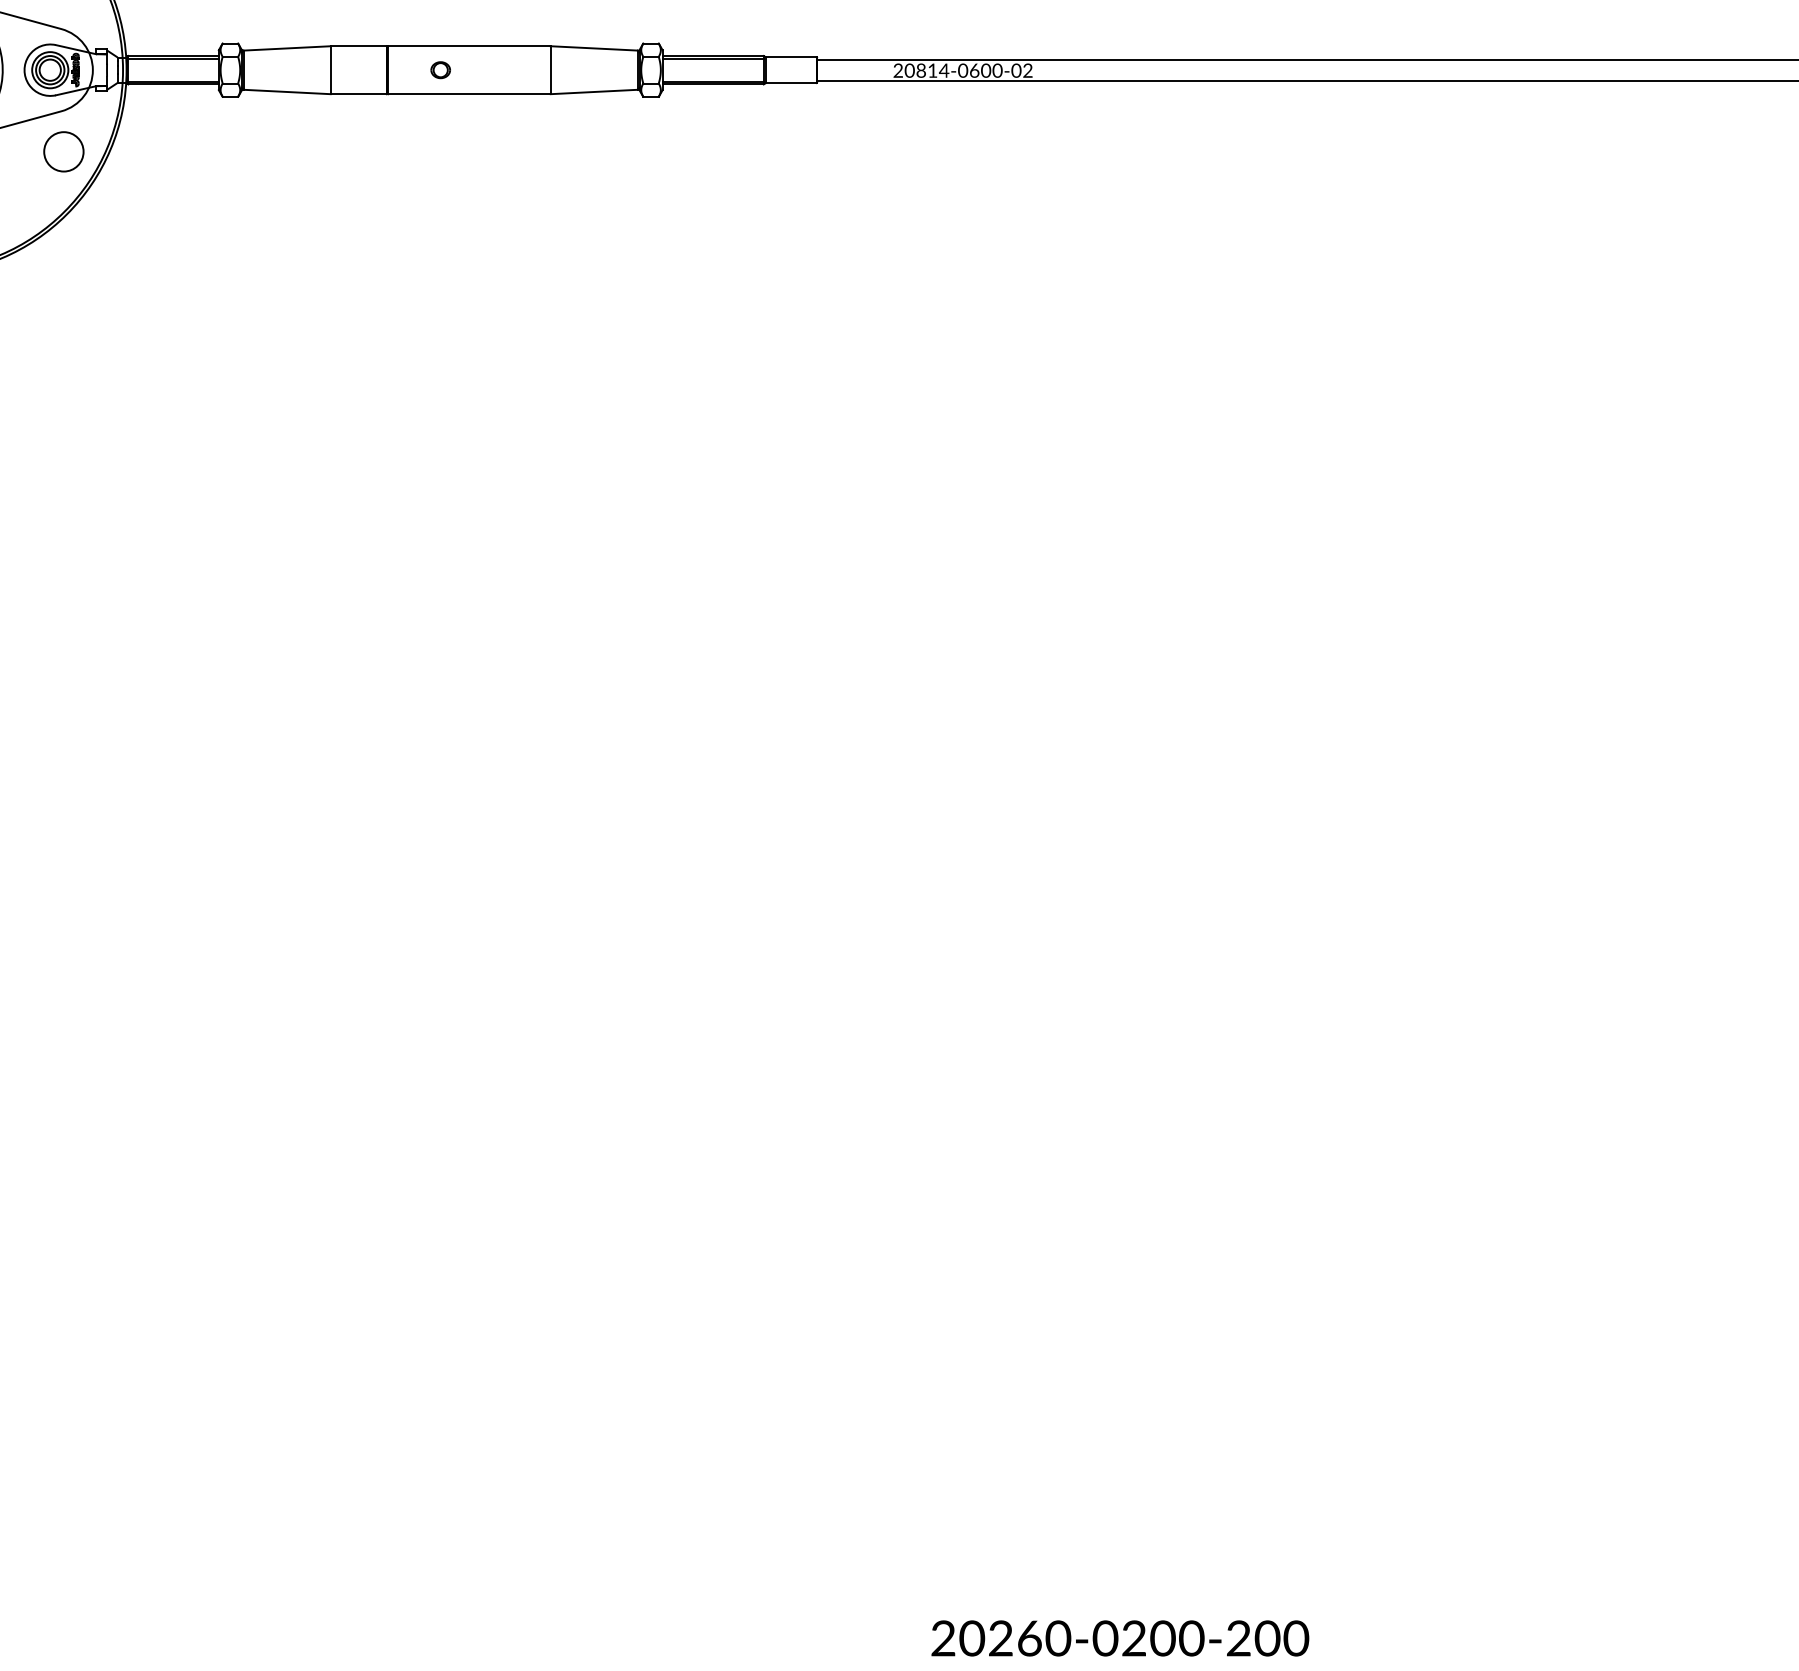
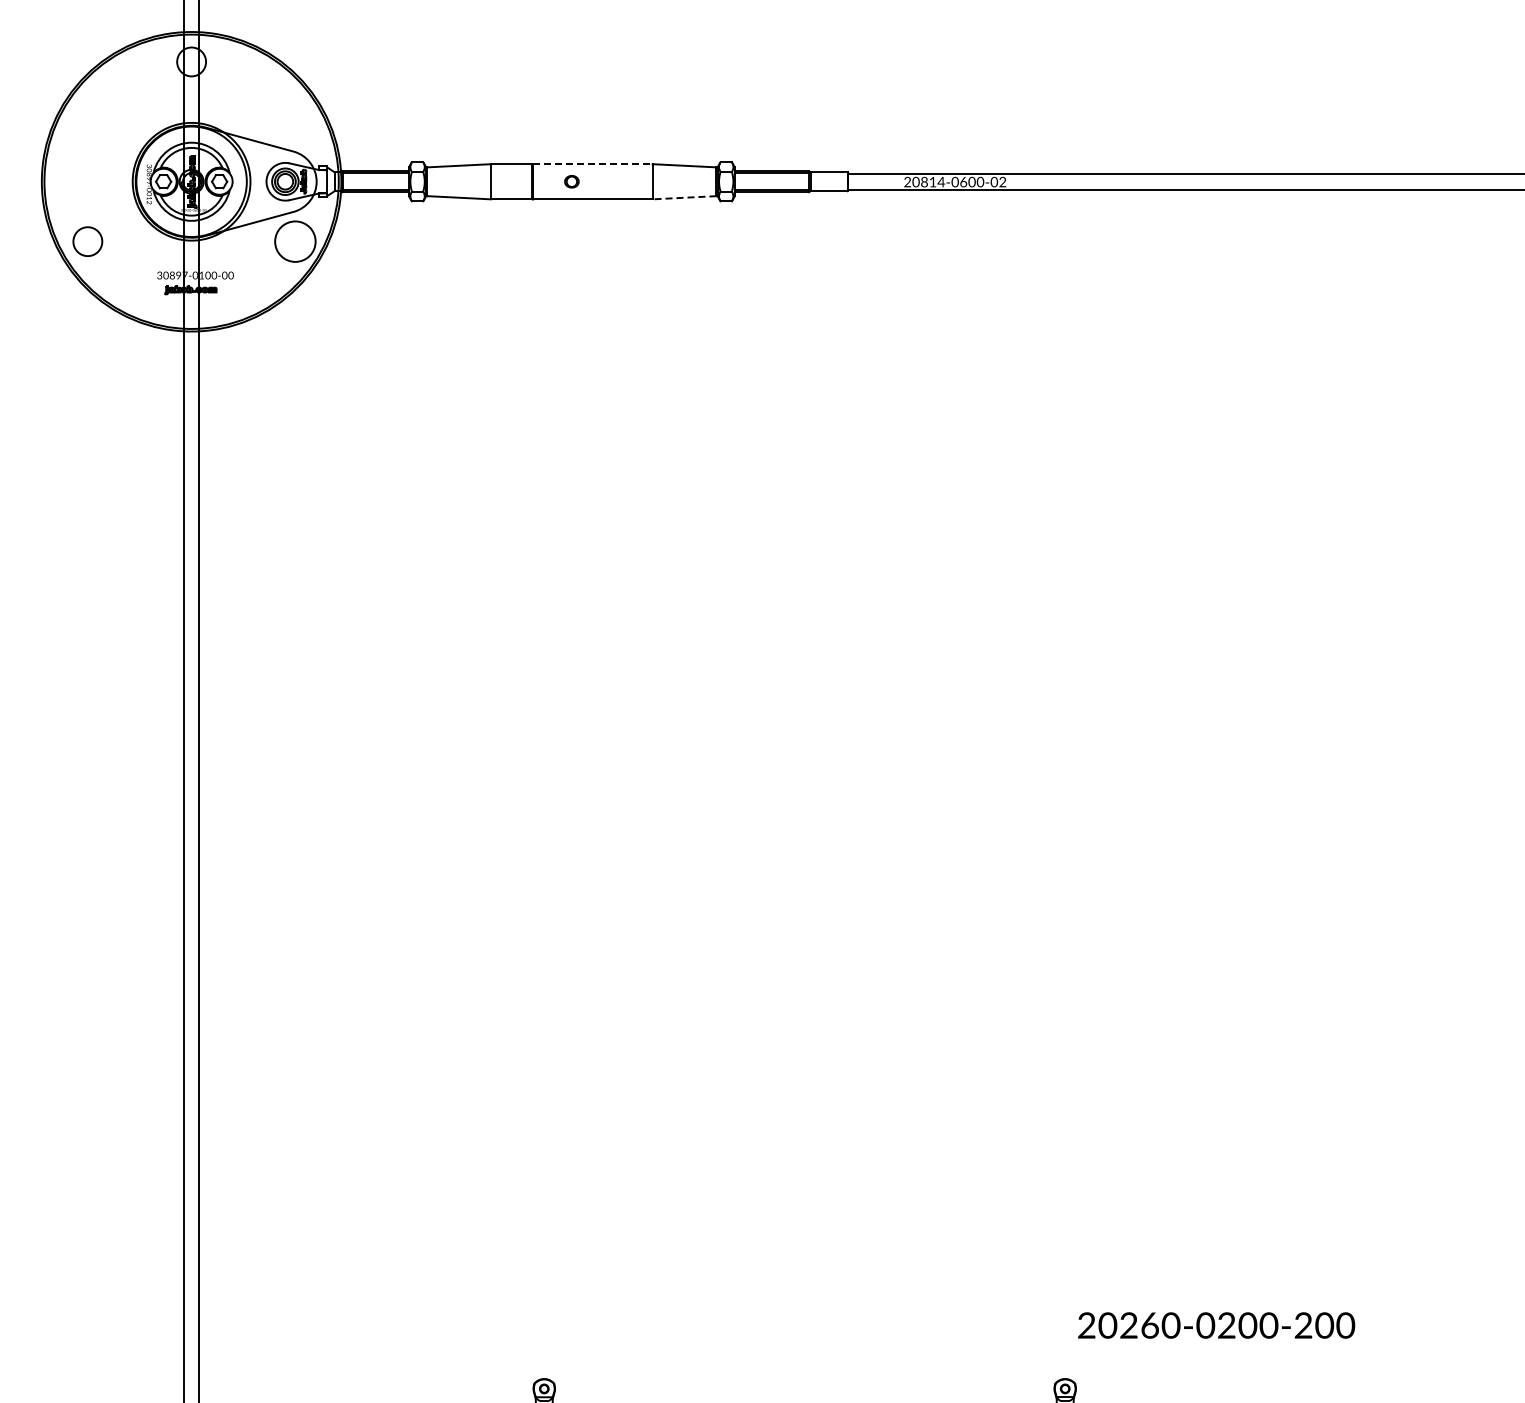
line: (470, 46) -> (593, 164), solid -> dashed
line: (594, 91) -> (684, 197), solid -> dashed
circle: (62, 151) -> (294, 241), size x1.4
text: (1120, 1638) -> (1216, 1325), moved

